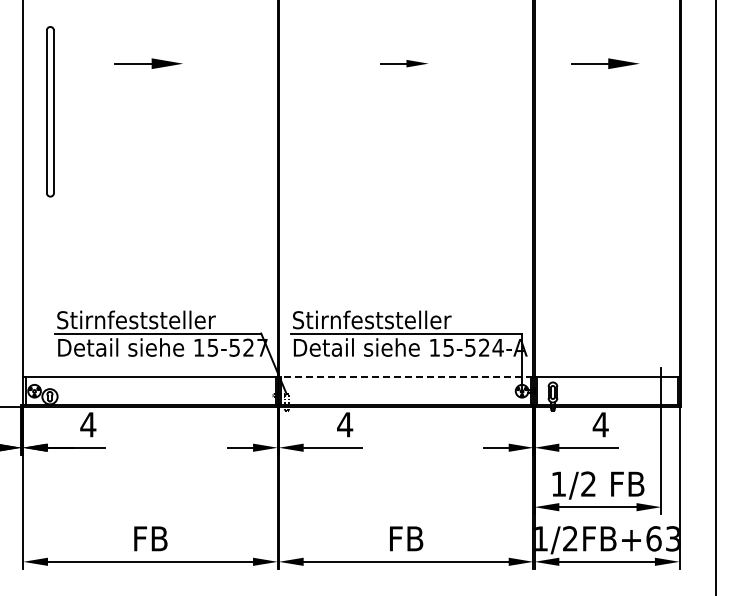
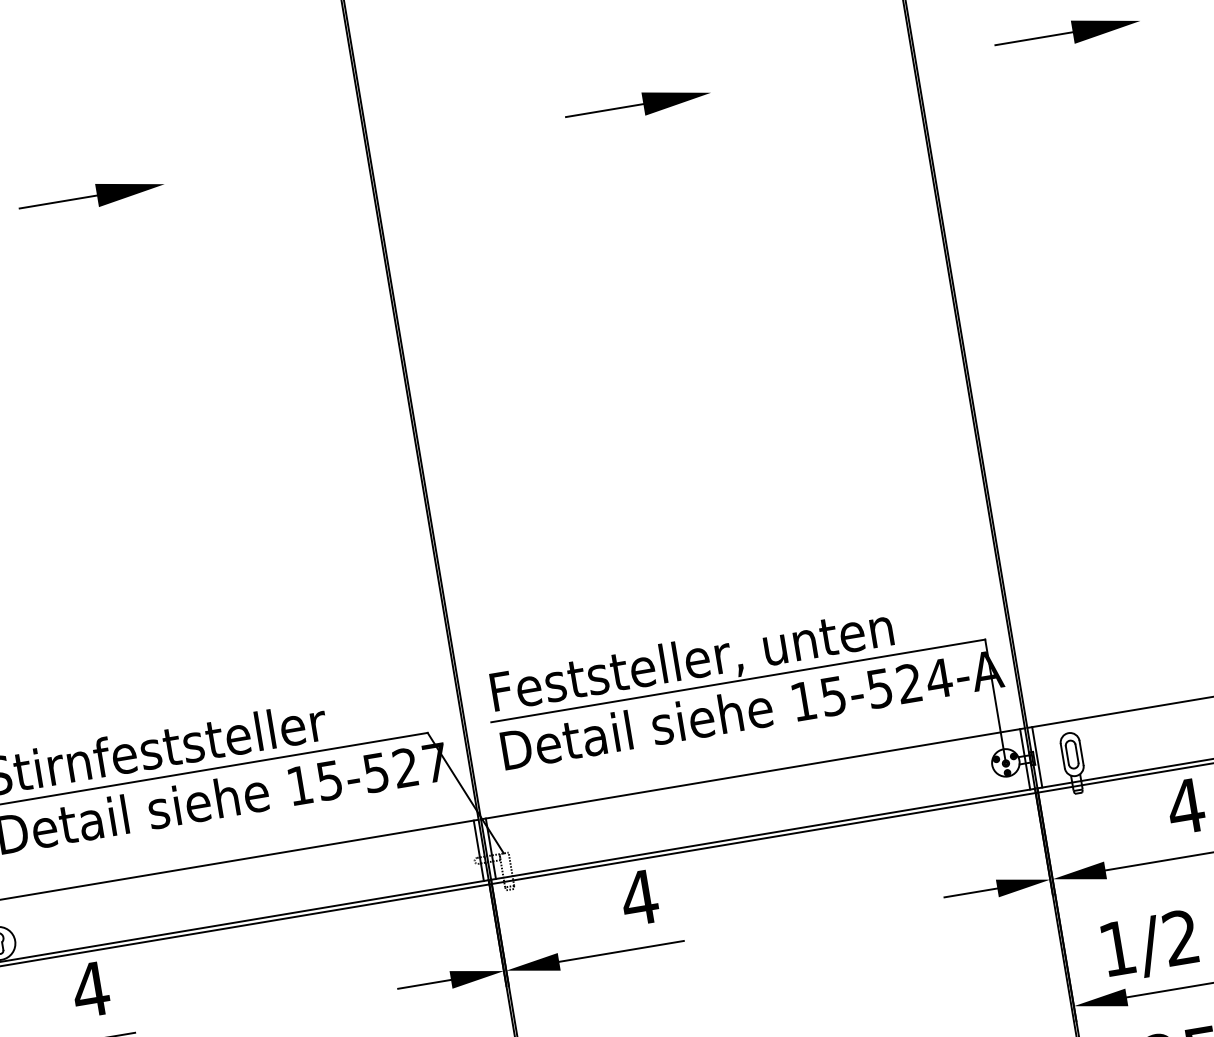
part: (404, 63) -> (637, 104), size x1.43
text: (386, 320) -> (690, 660), Stirnfeststeller -> Feststeller, unten
line: (405, 376) -> (751, 773), dashed -> solid

